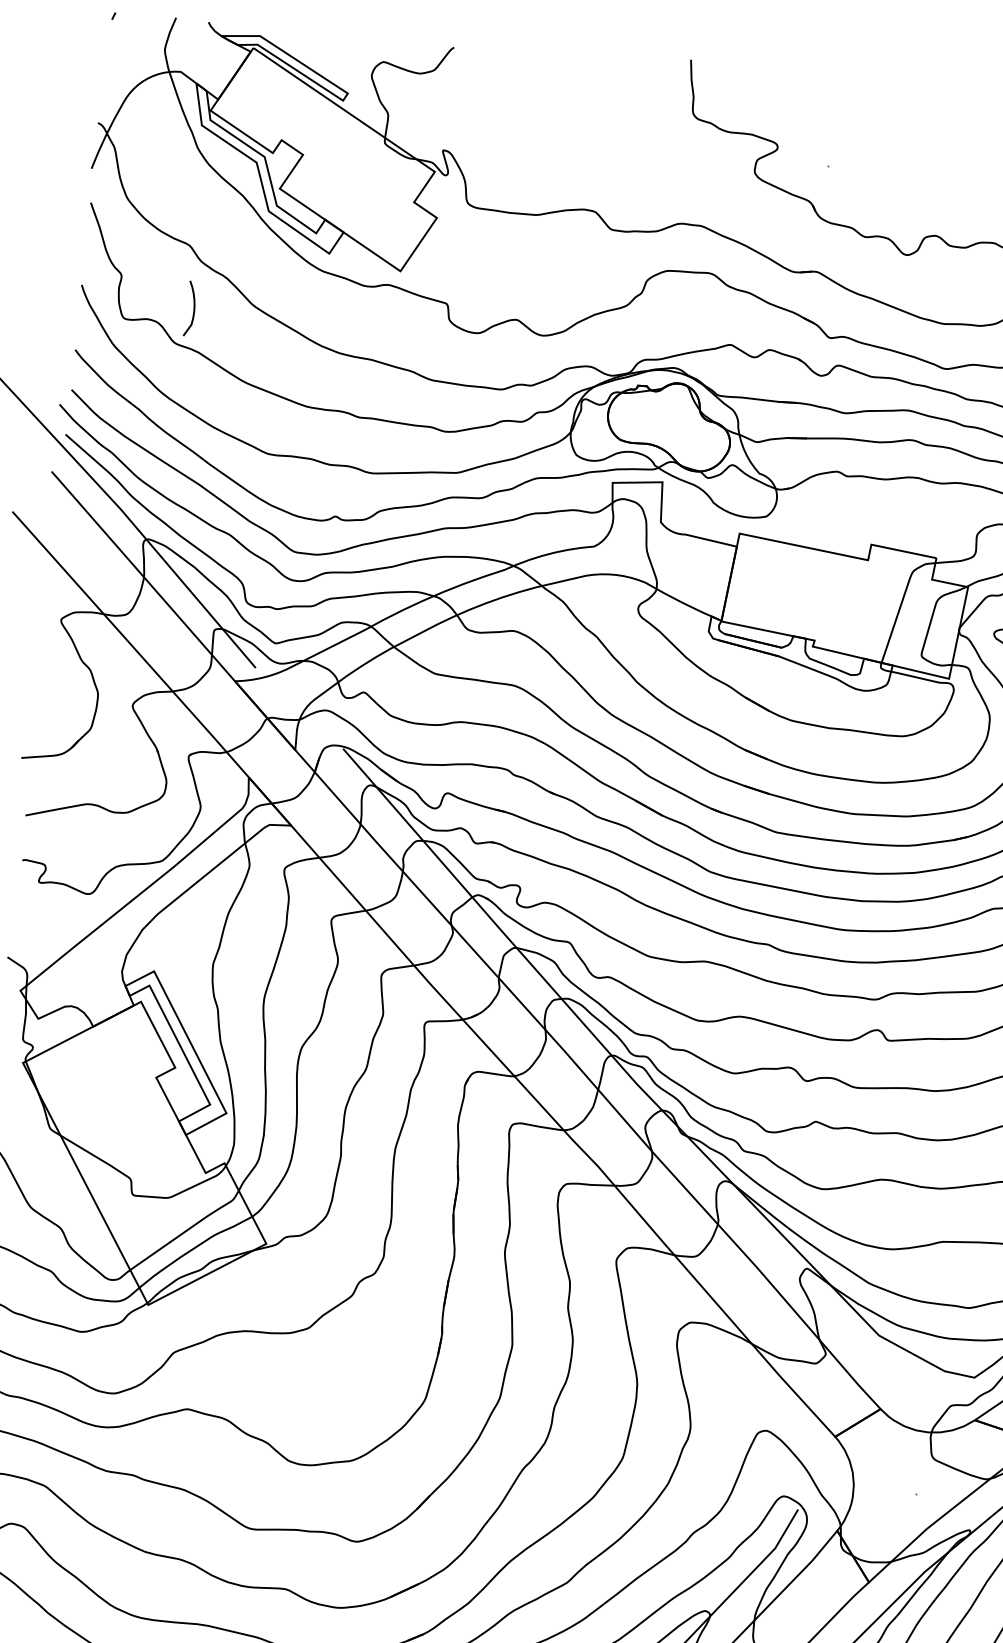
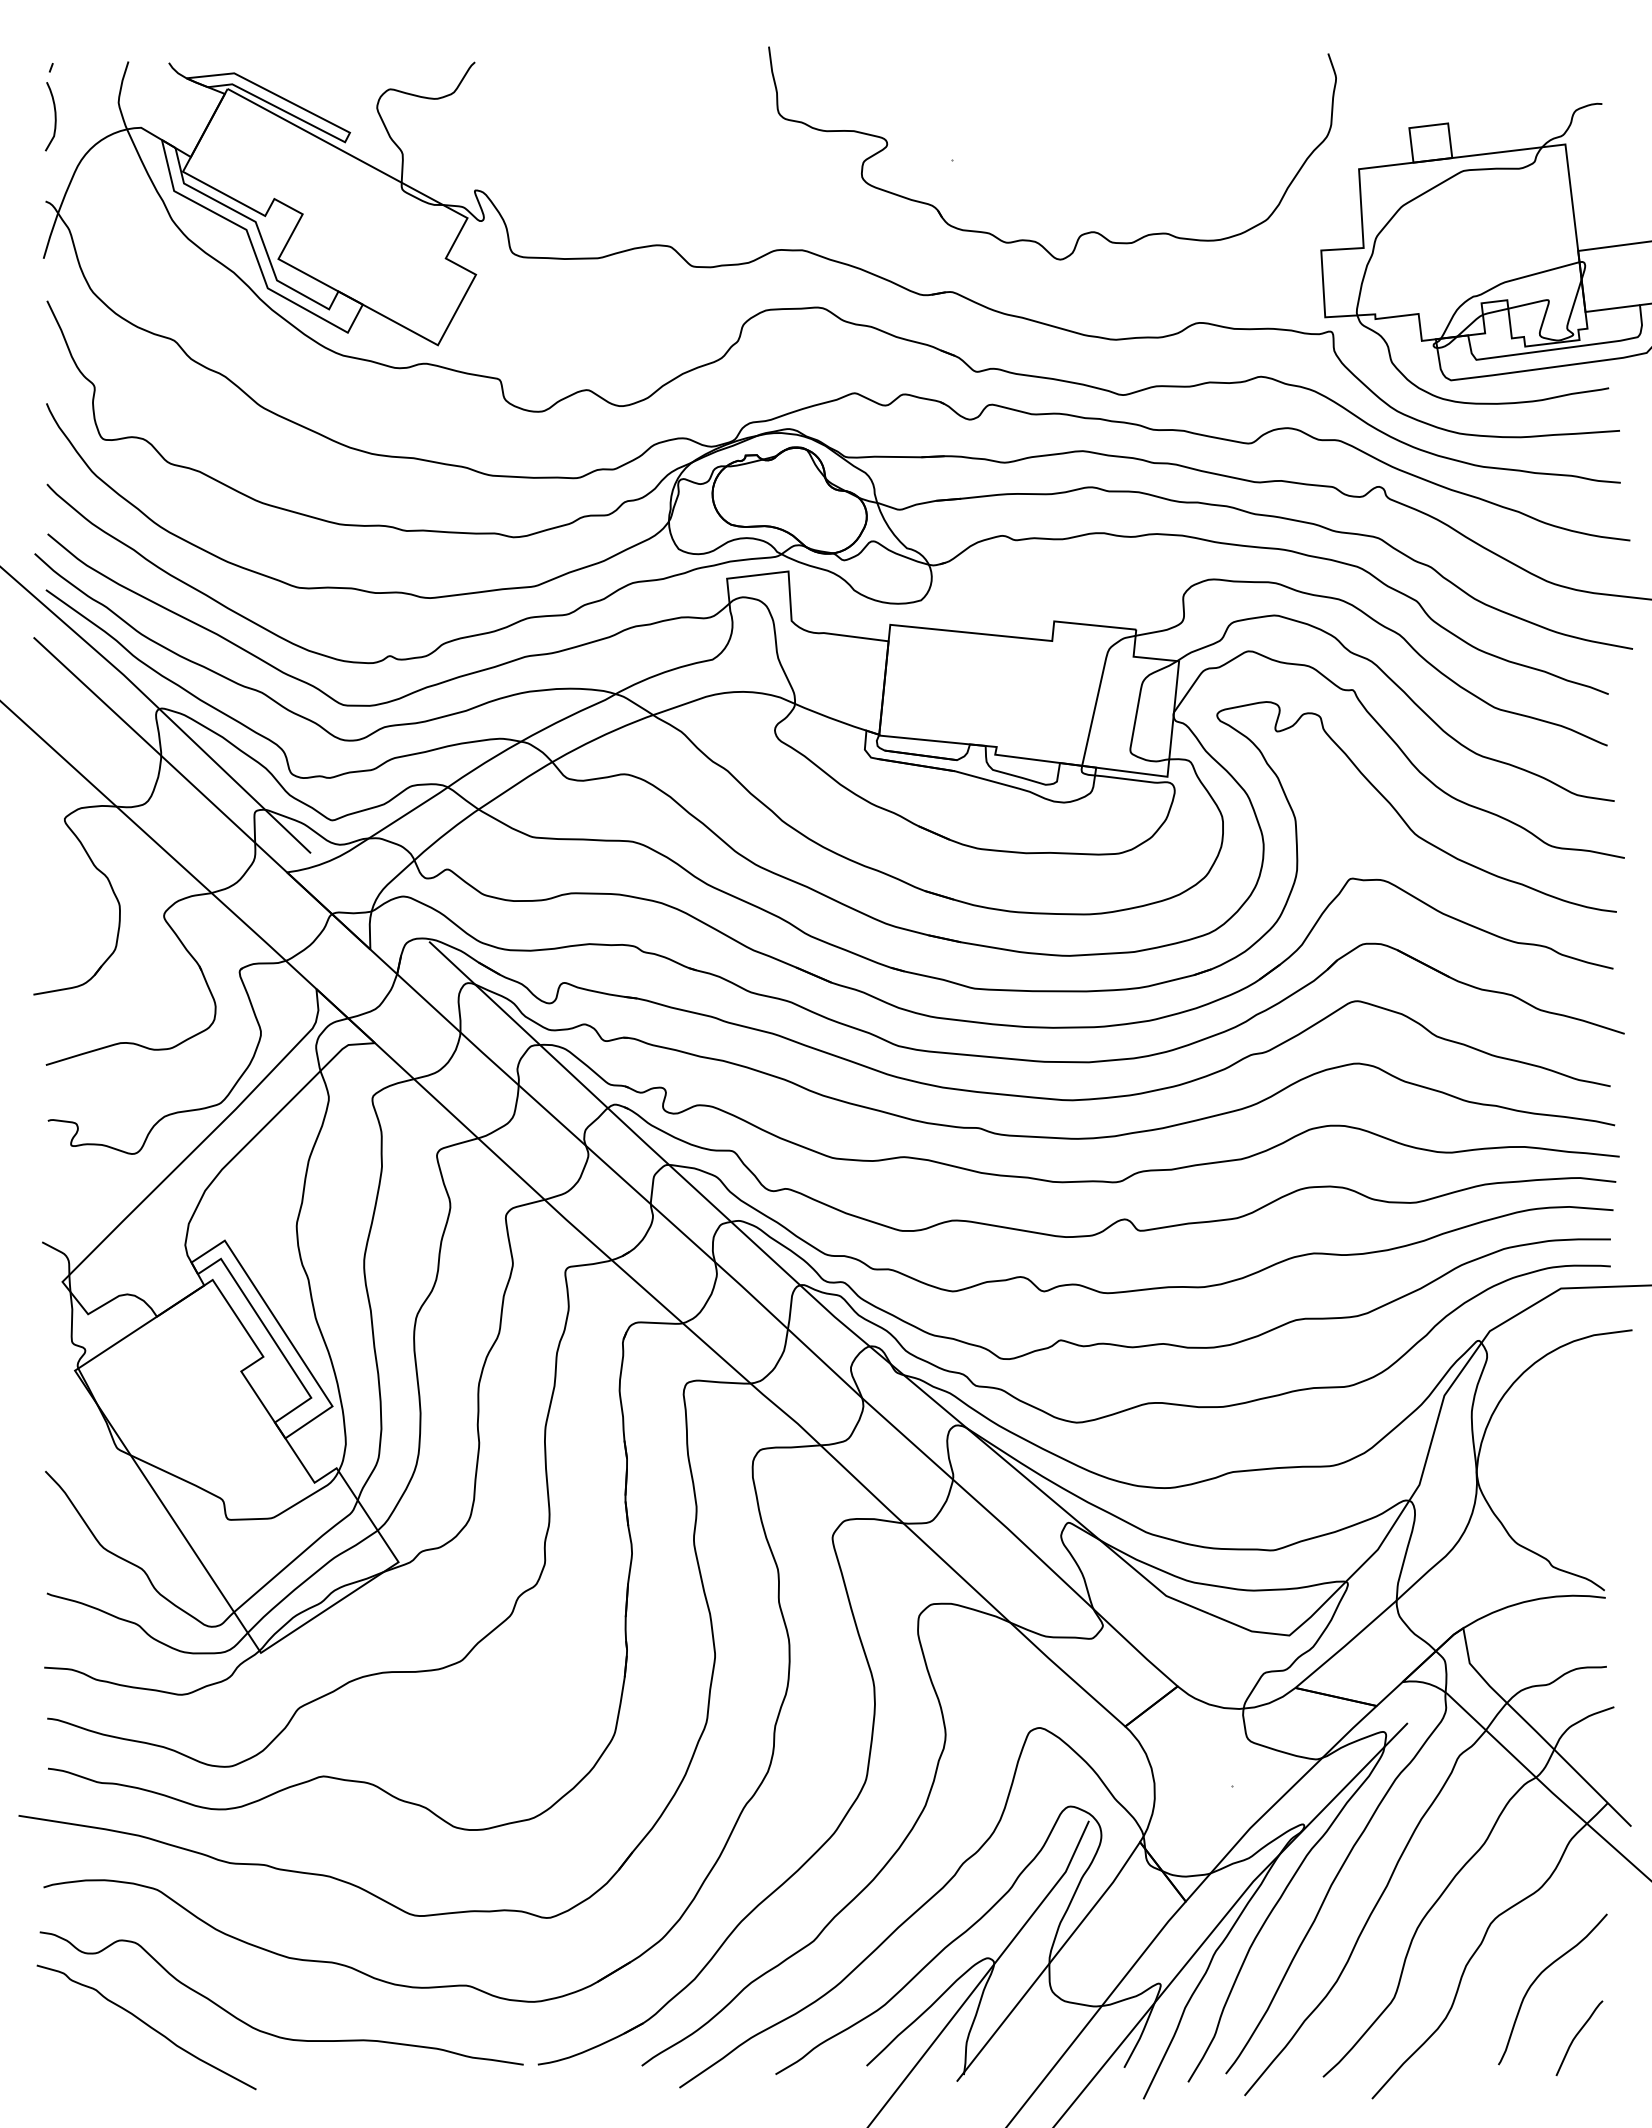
curve: (193, 308) -> (54, 116), moved

